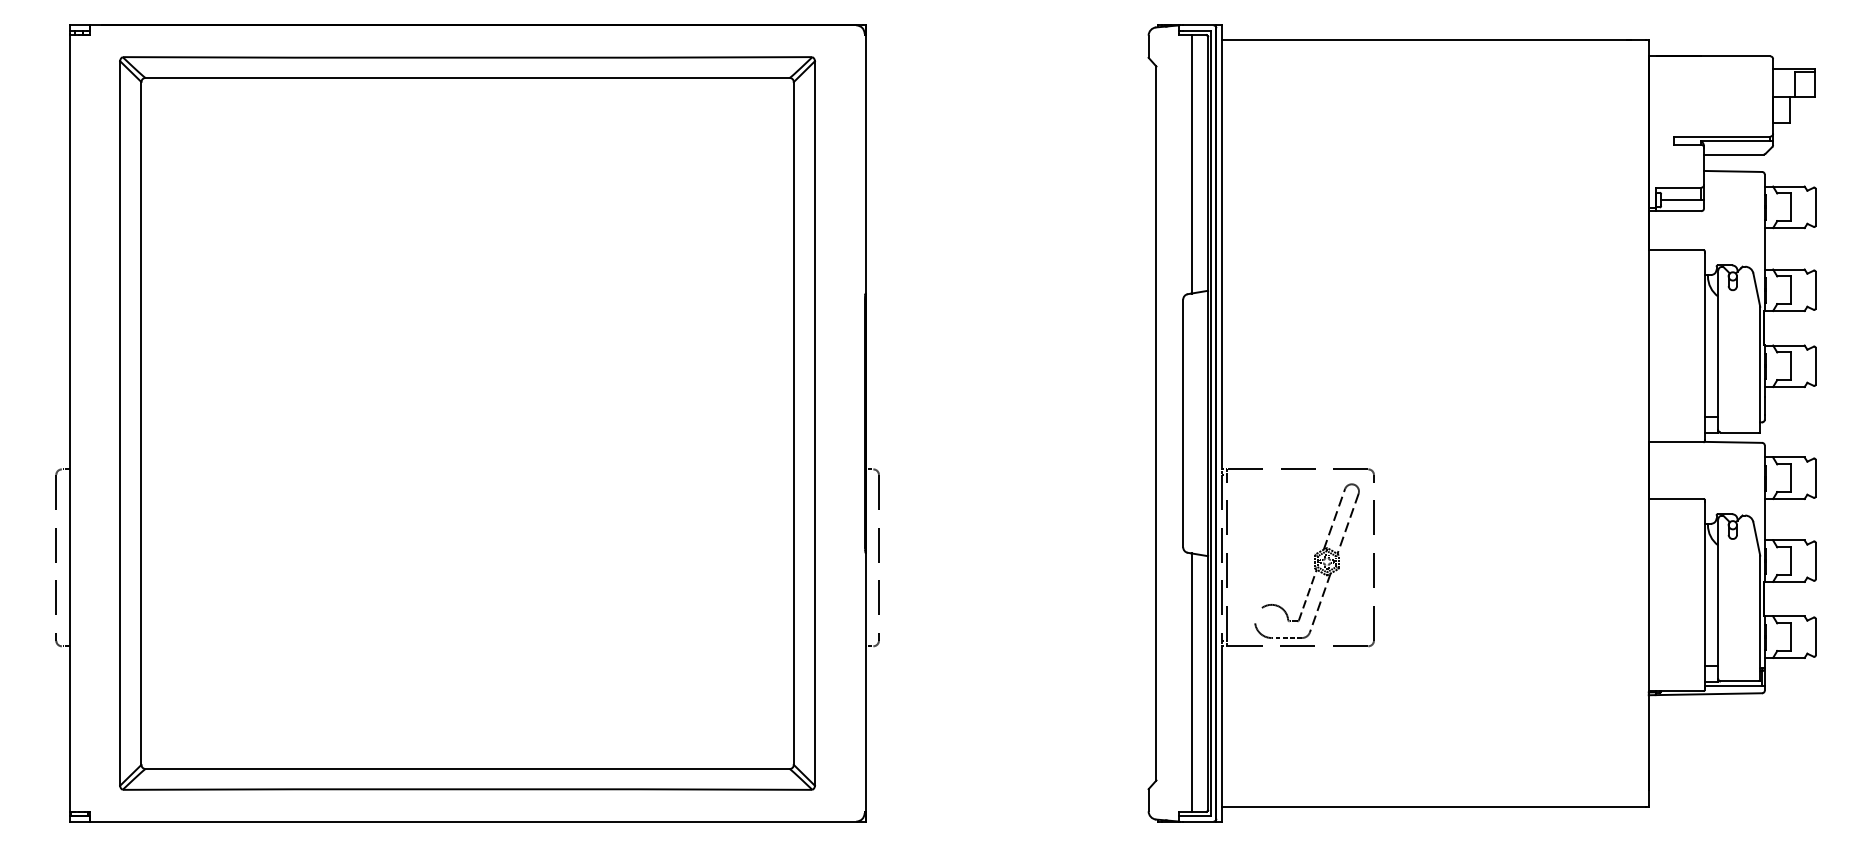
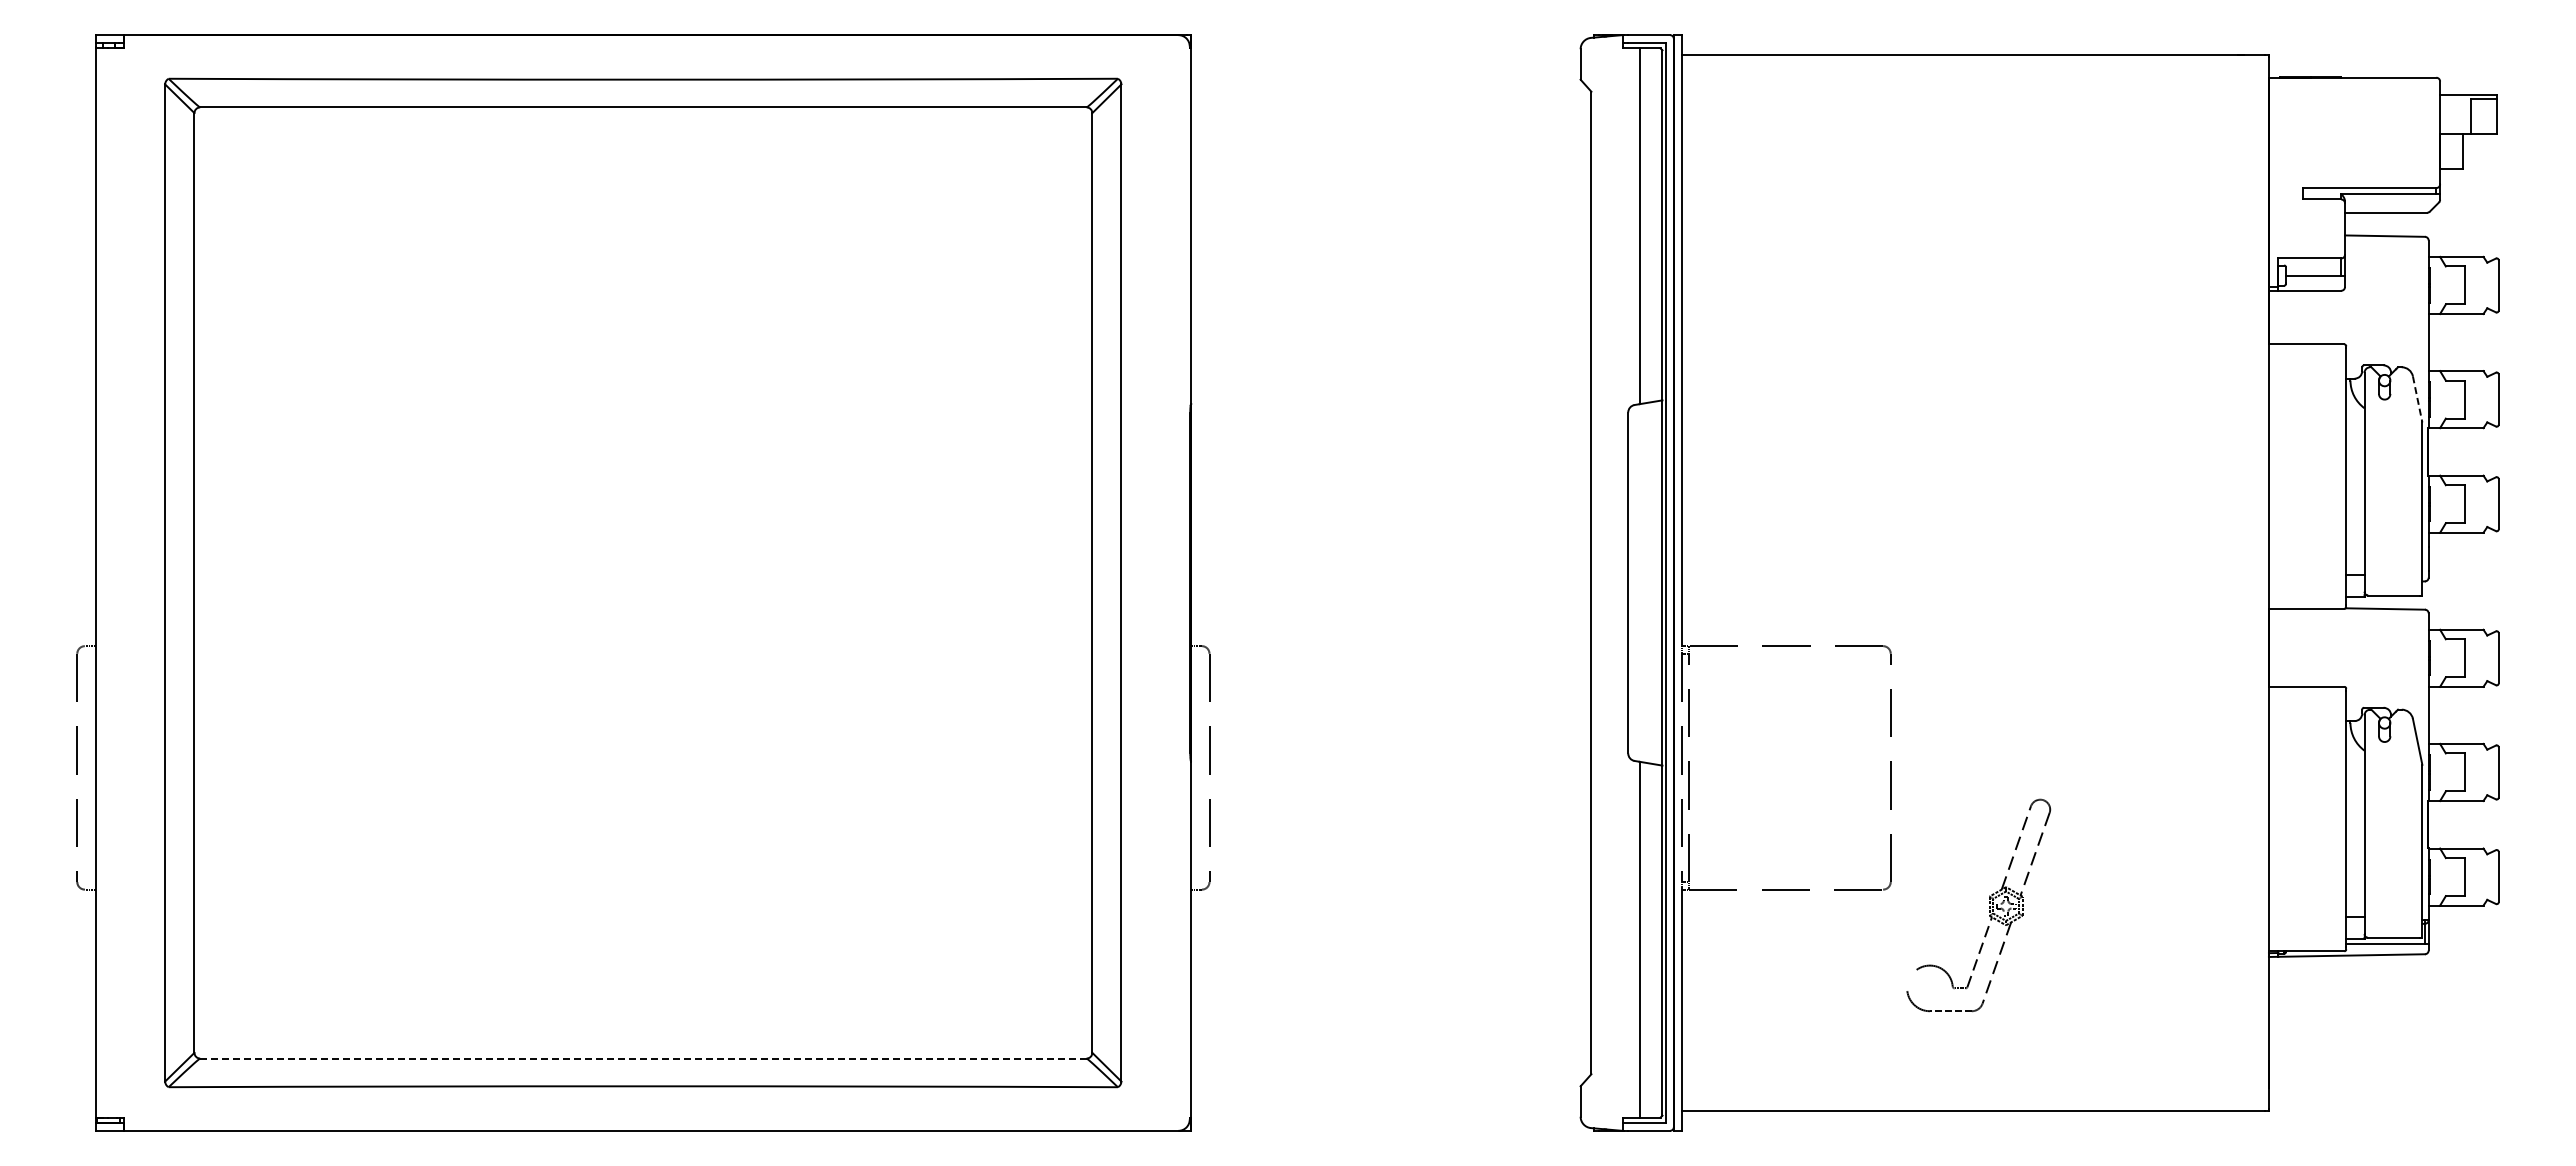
line: (1756, 290) -> (2417, 399), solid -> dashed
part: (1314, 561) -> (1989, 906), moved
line: (467, 768) -> (643, 1058), solid -> dashed

